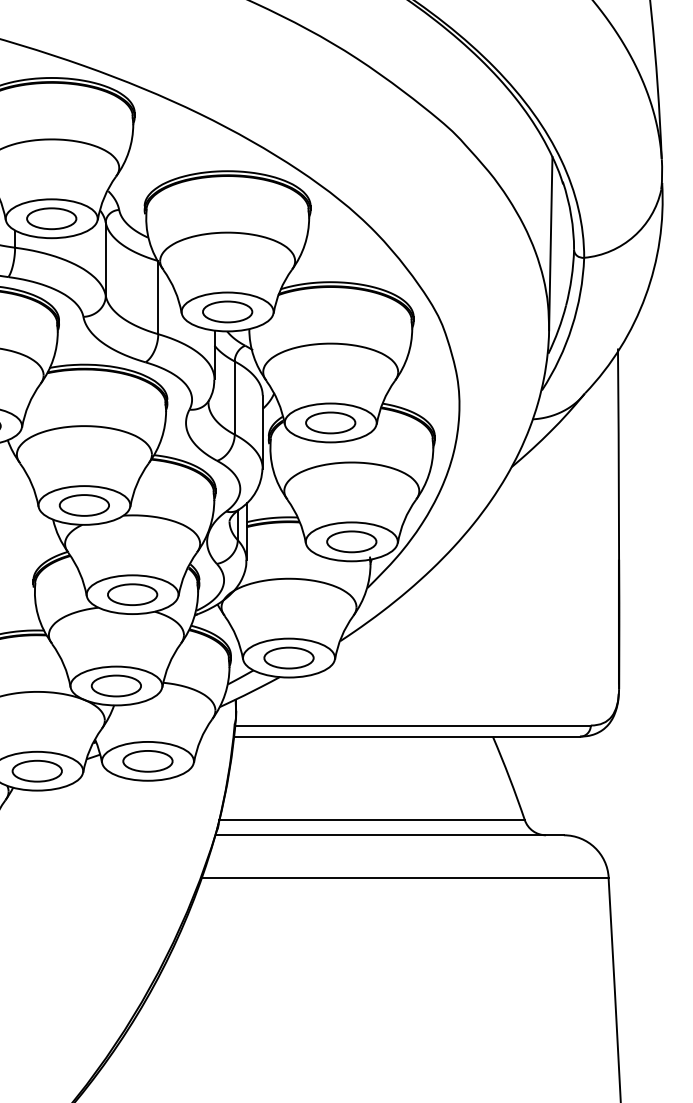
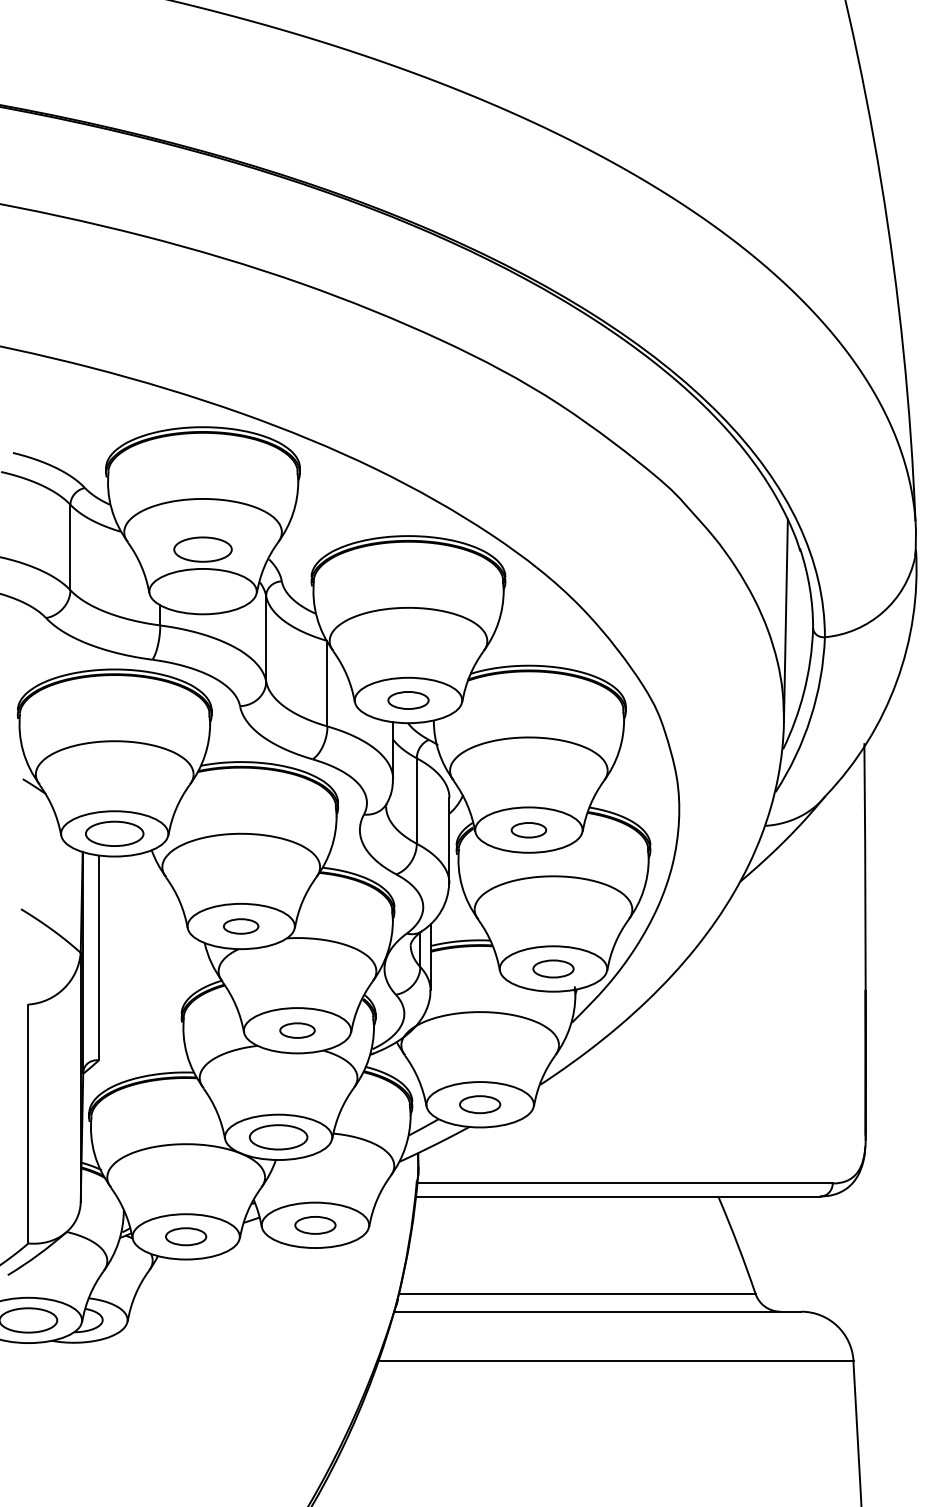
part: (51, 218) -> (202, 549), moved
part: (227, 311) -> (408, 700), size x0.7
part: (330, 423) -> (528, 830), size x0.6
part: (83, 505) -> (240, 926), size x0.6
part: (351, 541) -> (553, 968), size x0.7
part: (132, 594) -> (297, 1030), size x0.6
part: (288, 657) -> (479, 1104), size x0.7
part: (148, 761) -> (315, 1225), size x0.7
part: (36, 770) -> (185, 1236), size x0.7

